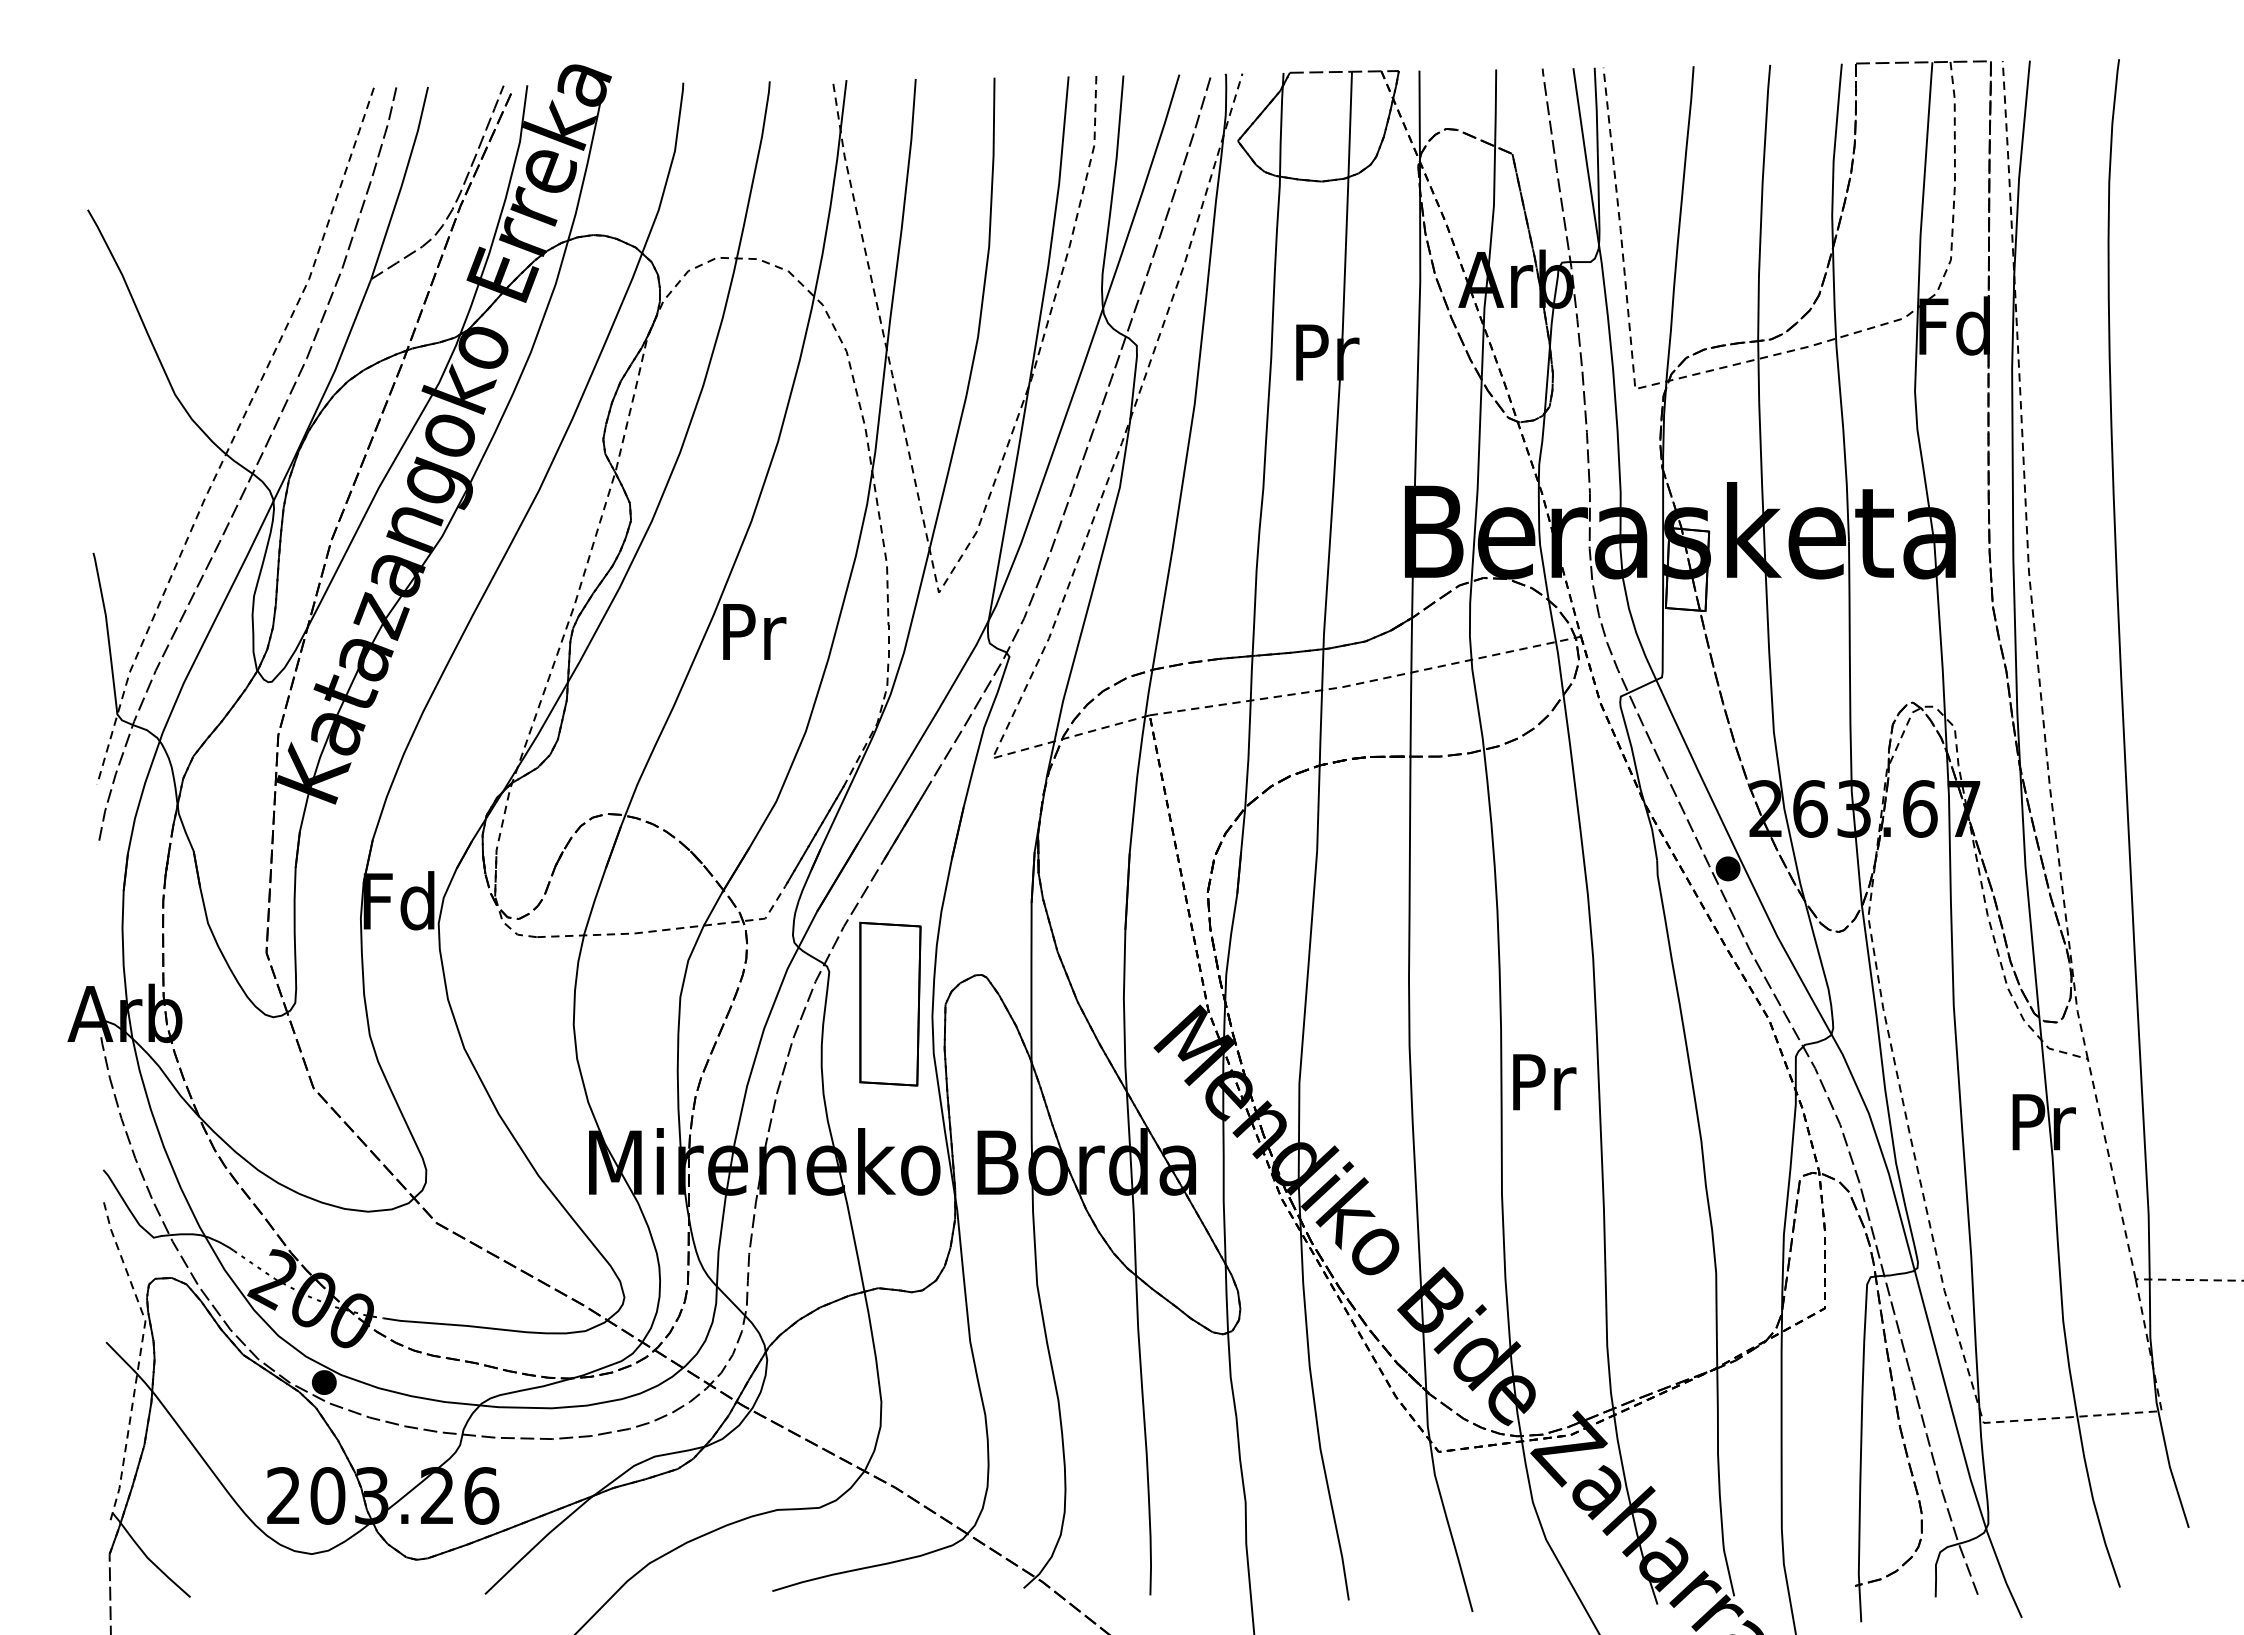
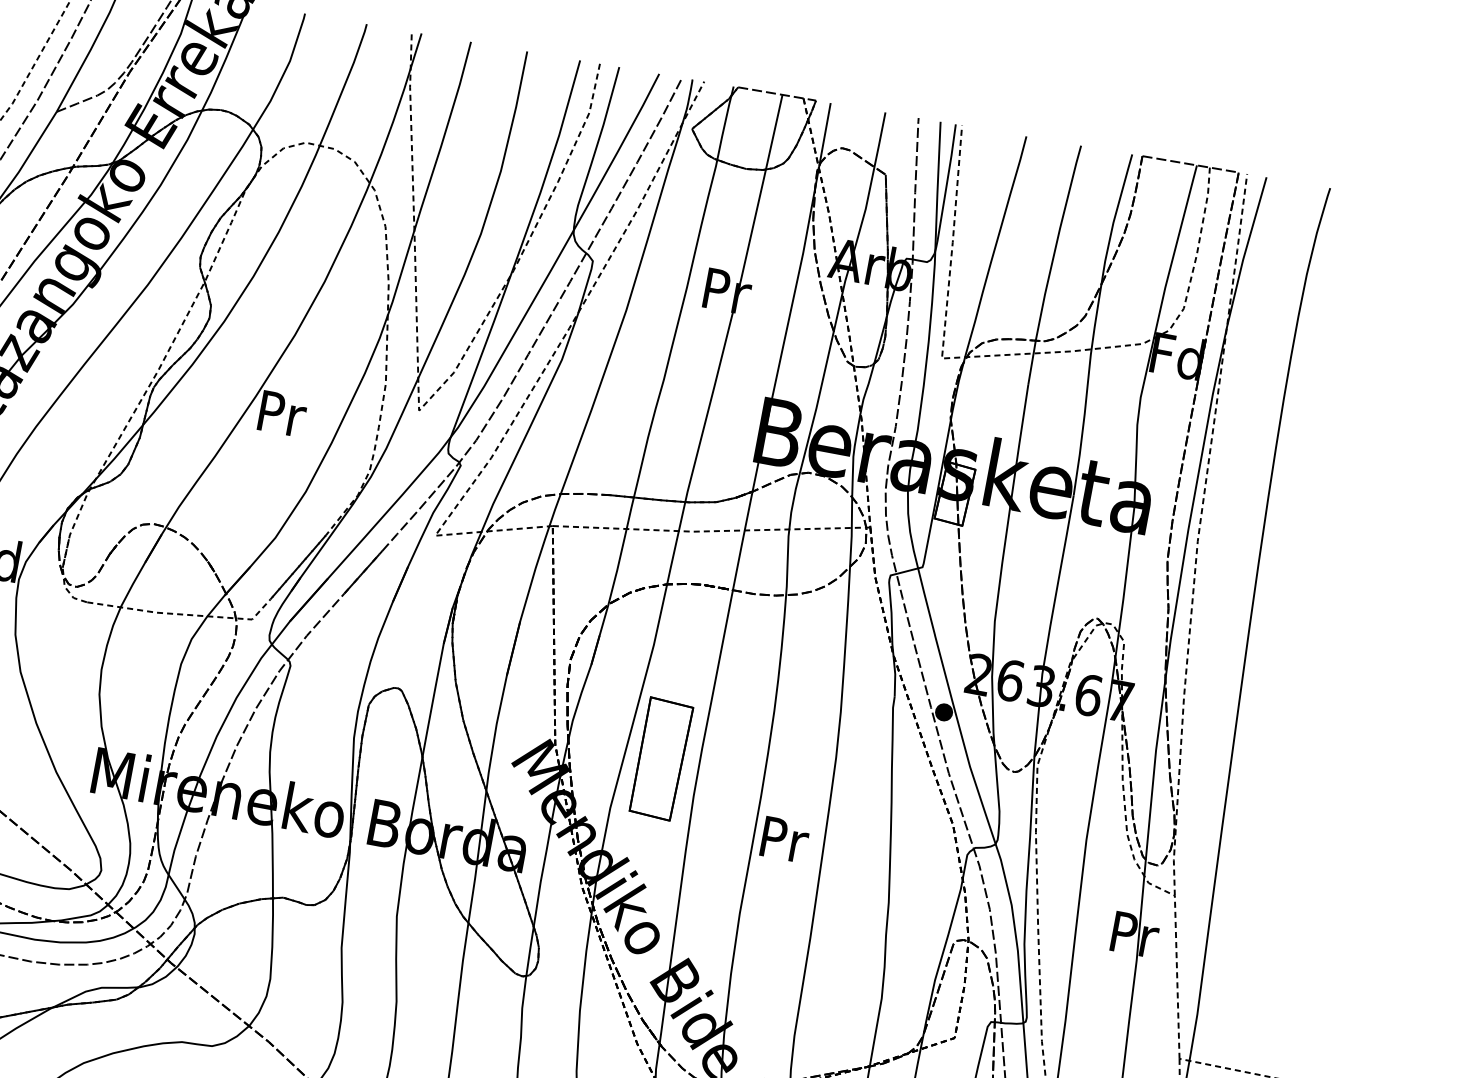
part: (890, 1003) -> (661, 758), moved

